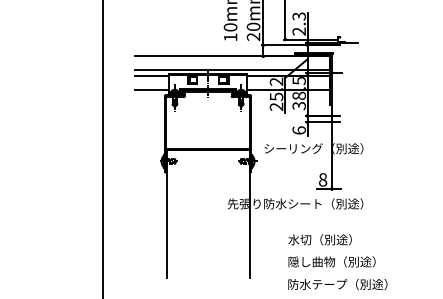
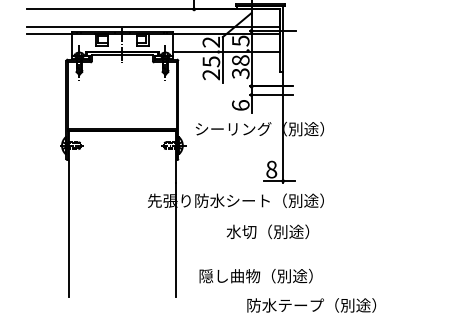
line: (151, 89) -> (48, 52), removed
text: (319, 239) -> (267, 231), moved
text: (331, 261) -> (255, 275), moved
text: (337, 284) -> (311, 305), moved

